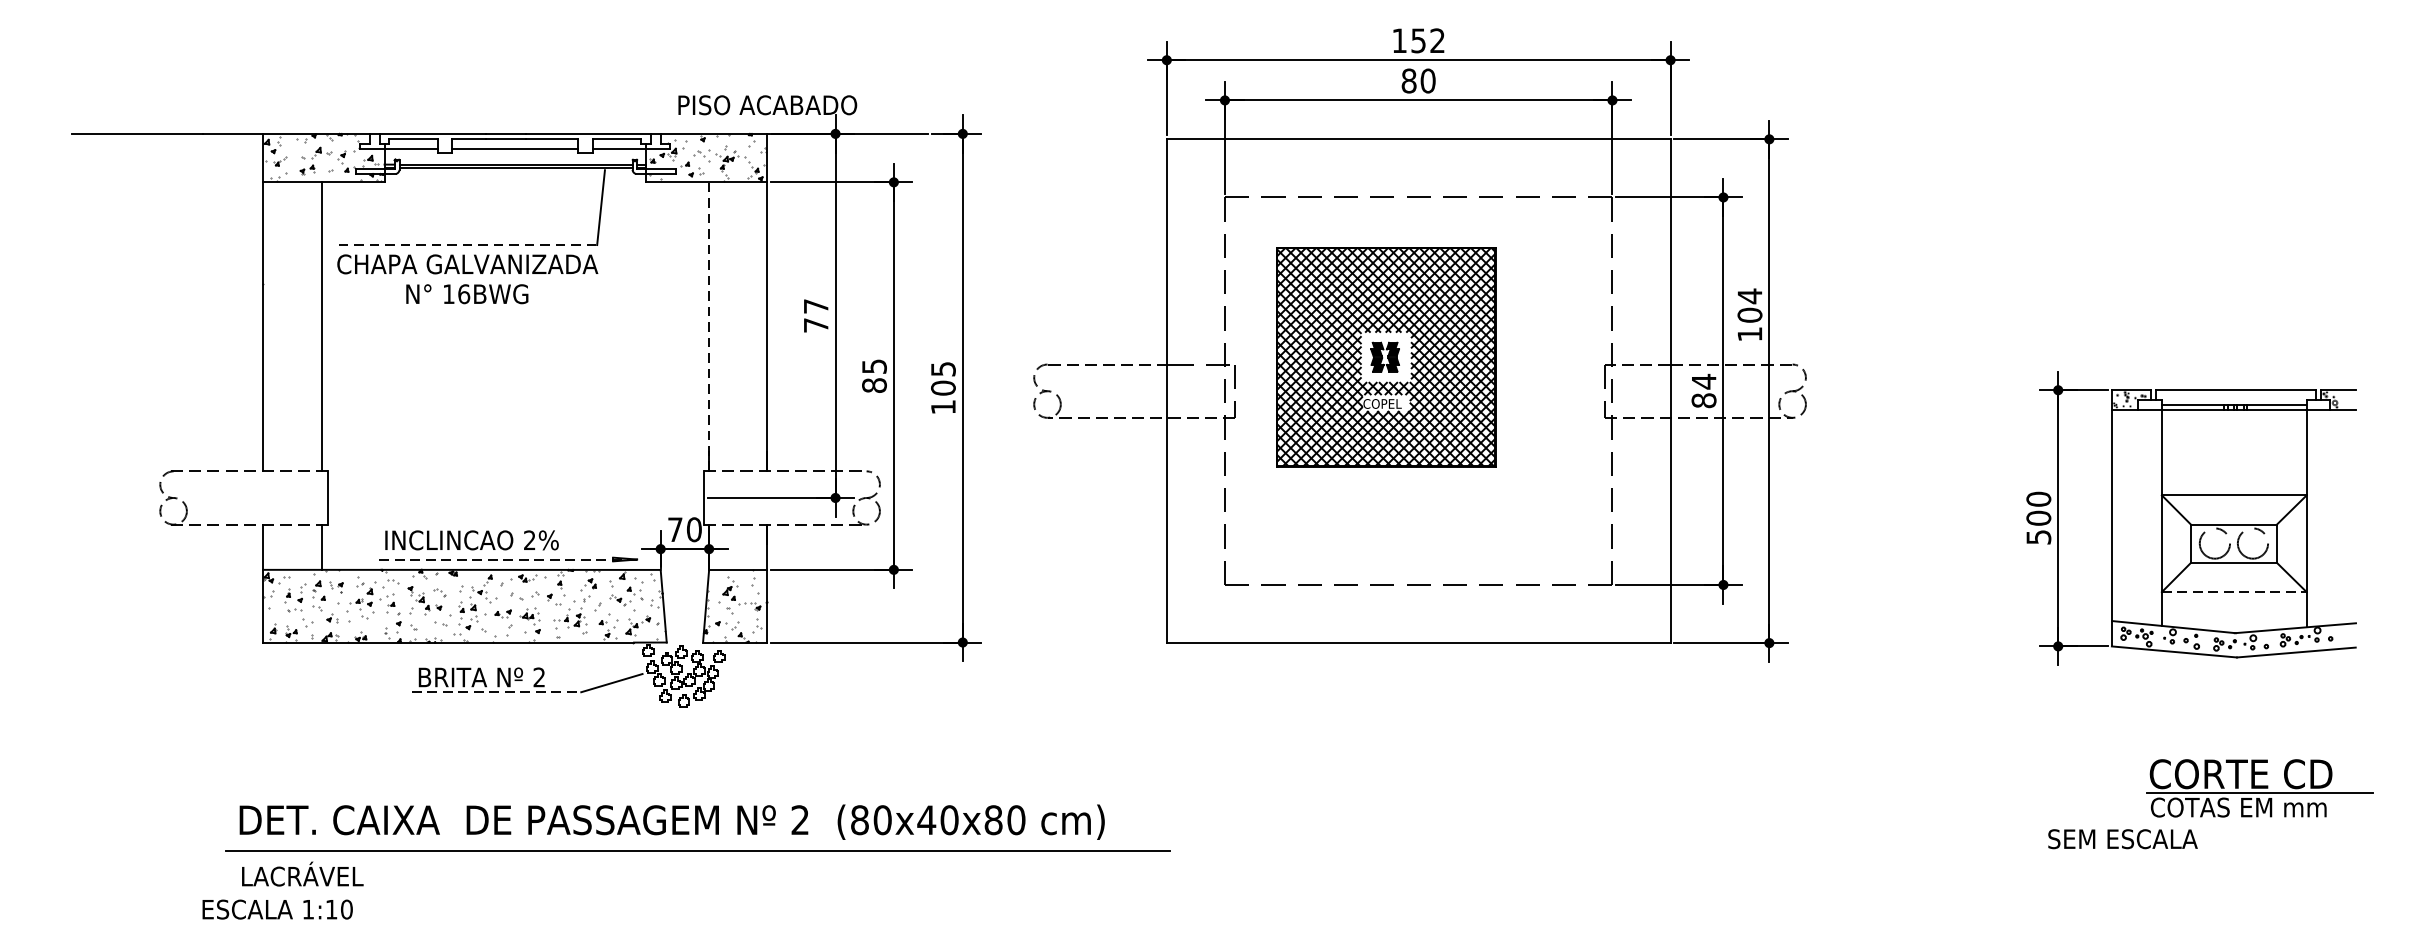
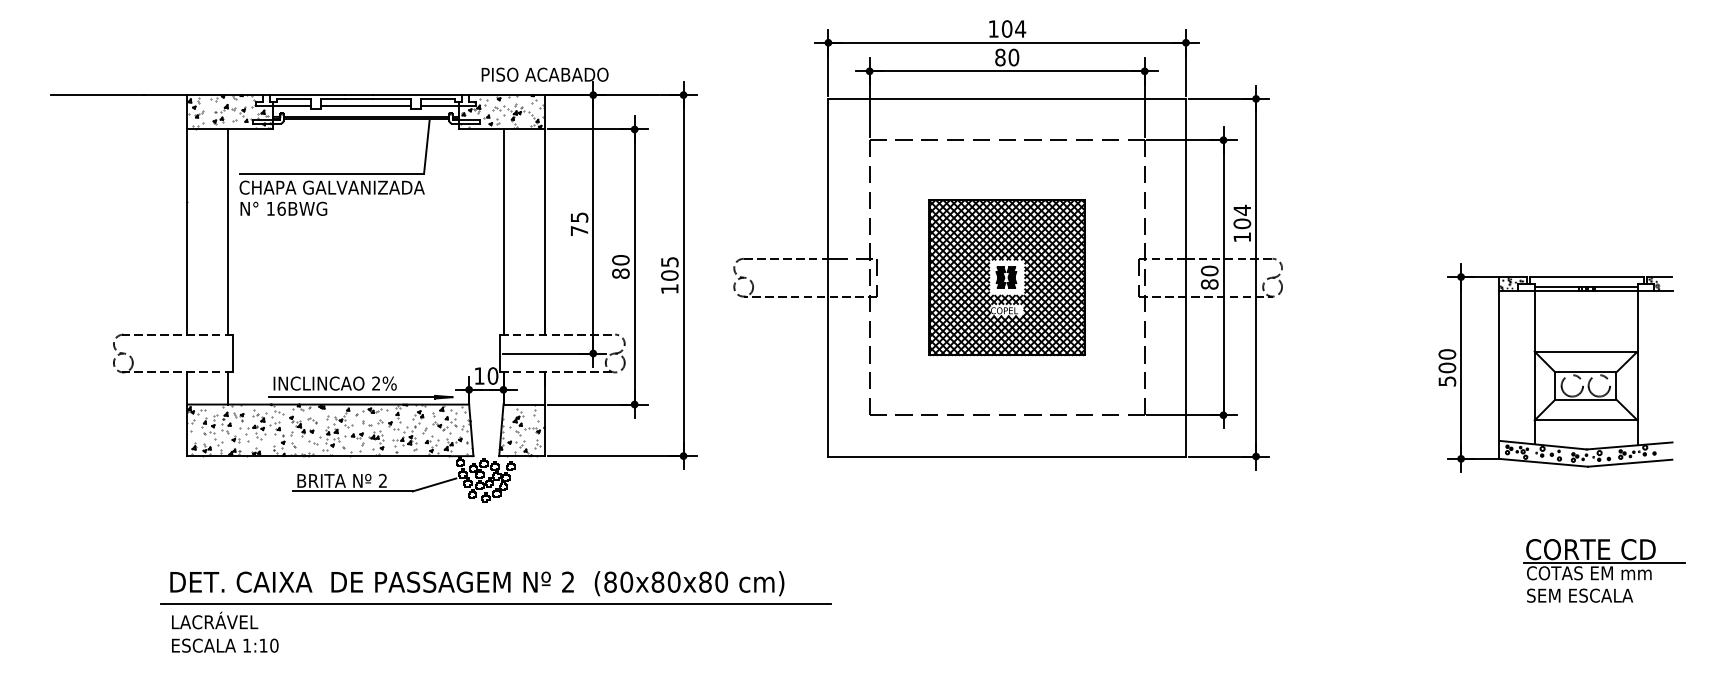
text: (1427, 40) -> (1013, 28), 152 -> 104
line: (468, 244) -> (332, 173), dashed -> solid
text: (466, 293) -> (283, 208), moved
text: (816, 306) -> (579, 217), 77 -> 75
line: (709, 327) -> (503, 232), dashed -> solid
part: (1385, 357) -> (1006, 277), moved
text: (873, 366) -> (620, 260), 85 -> 80
text: (1703, 381) -> (1209, 270), 84 -> 80
text: (675, 528) -> (479, 375), 70 -> 10
line: (509, 559) -> (361, 397), dashed -> solid
line: (2234, 592) -> (1586, 420), dashed -> solid
line: (497, 692) -> (353, 491), dashed -> solid
text: (926, 819) -> (657, 581), (80x40x80 -> (80x80x80
text: (2123, 838) -> (1580, 595), moved
text: (278, 909) -> (225, 645), moved

